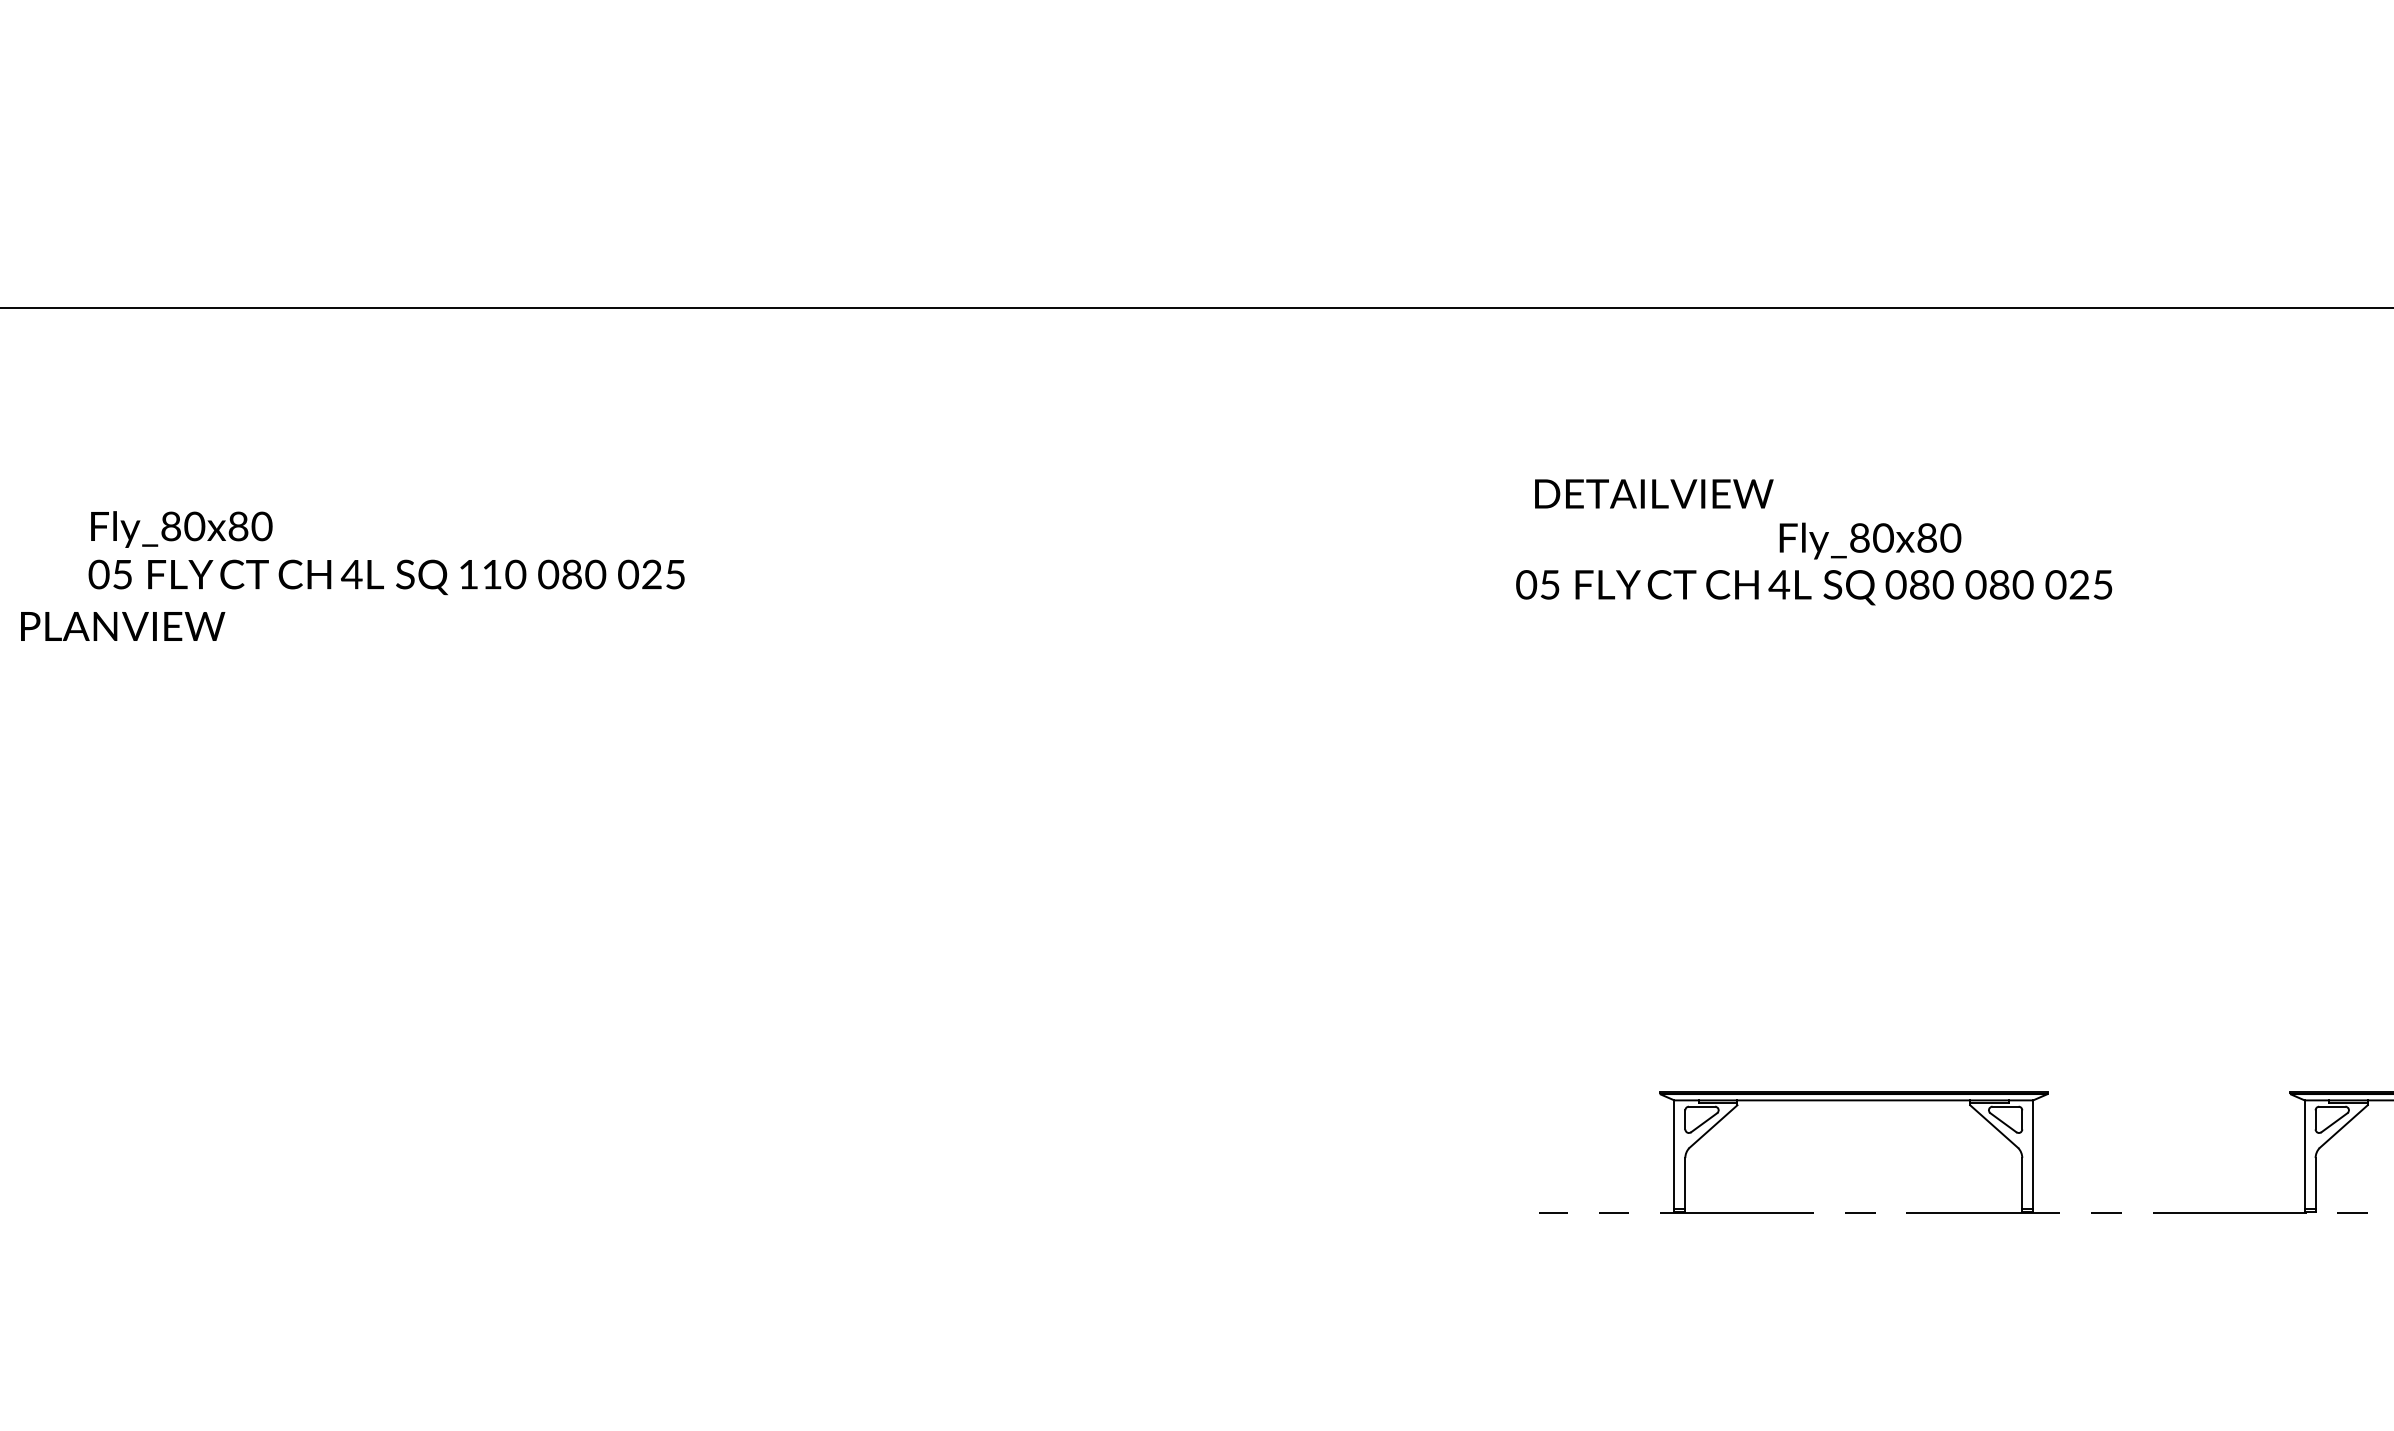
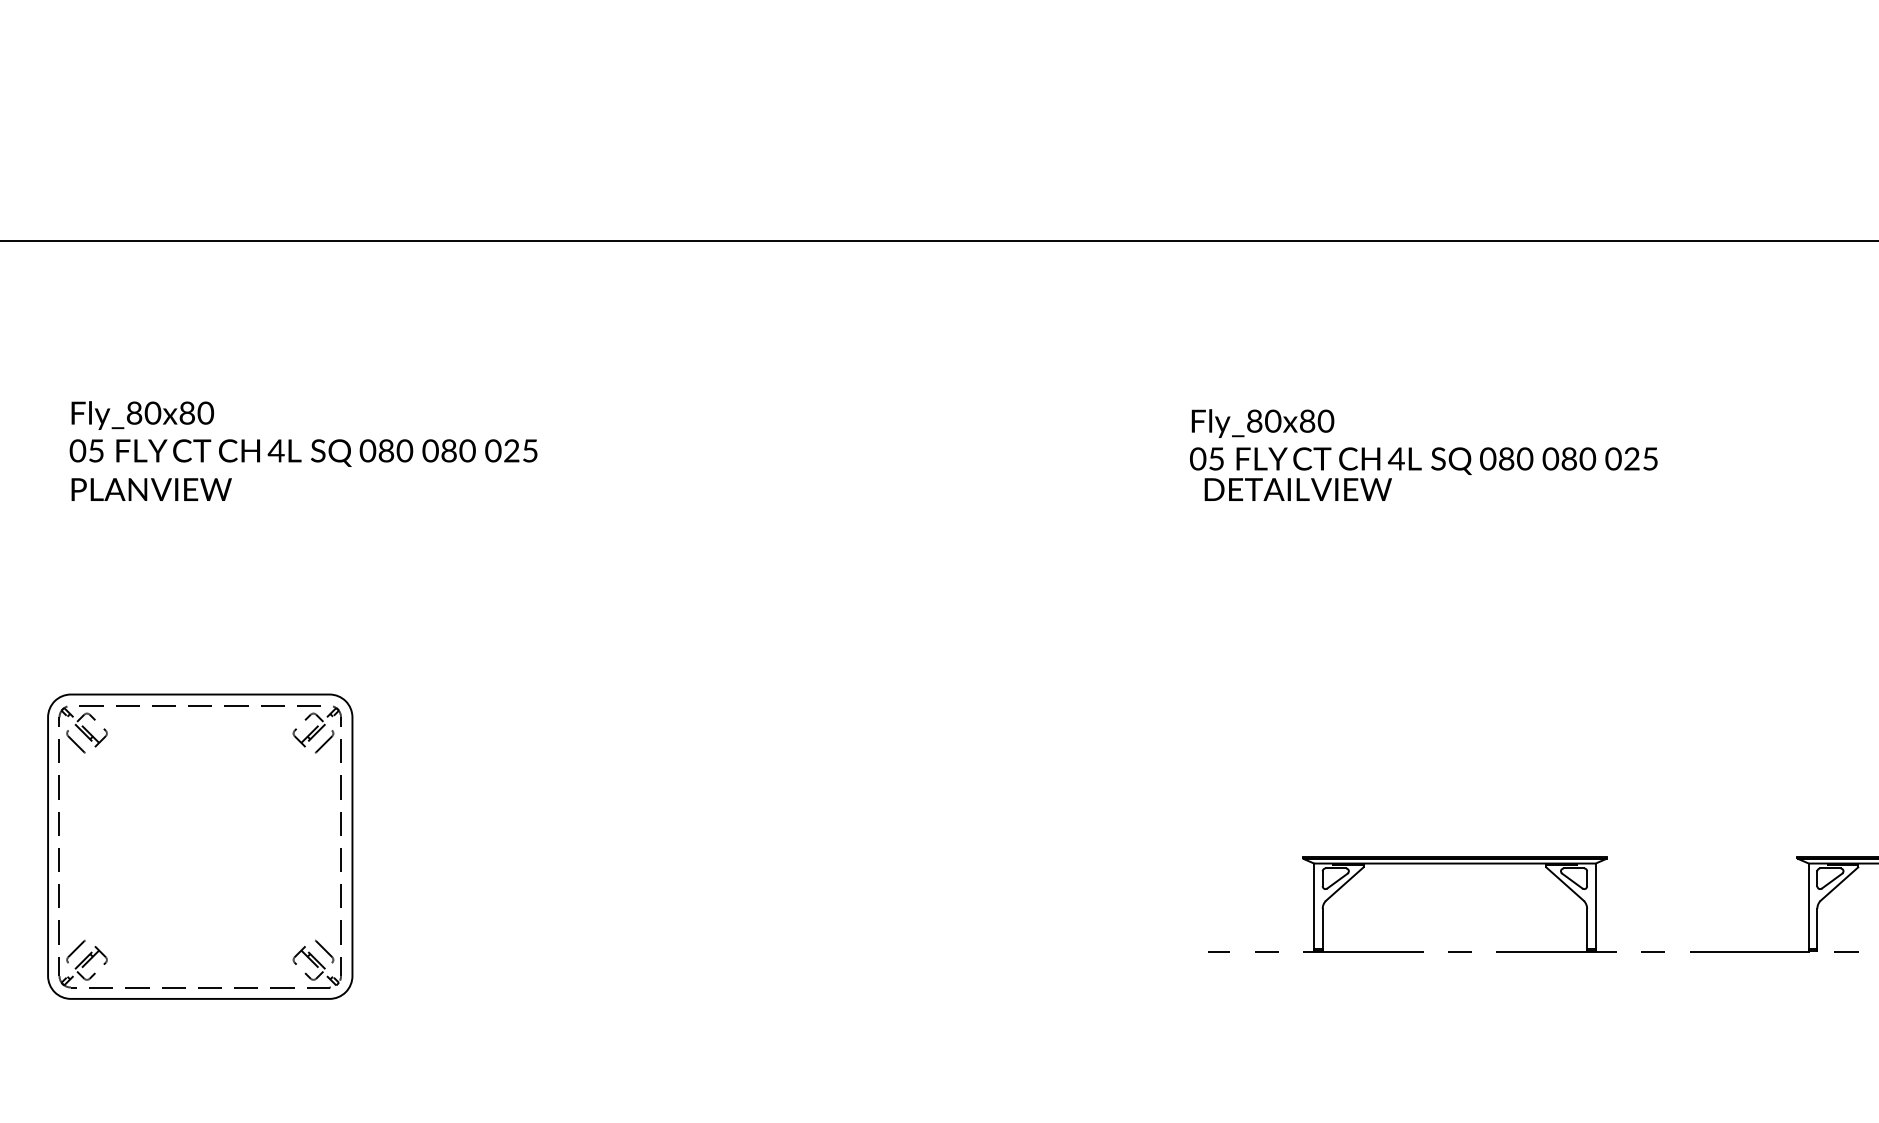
text: (1653, 493) -> (1297, 489), moved
text: (1869, 540) -> (1262, 423), moved
text: (479, 574) -> (376, 450), 110 -> 080
text: (122, 626) -> (151, 489), moved
part: (255, 1078) -> (200, 846), added

